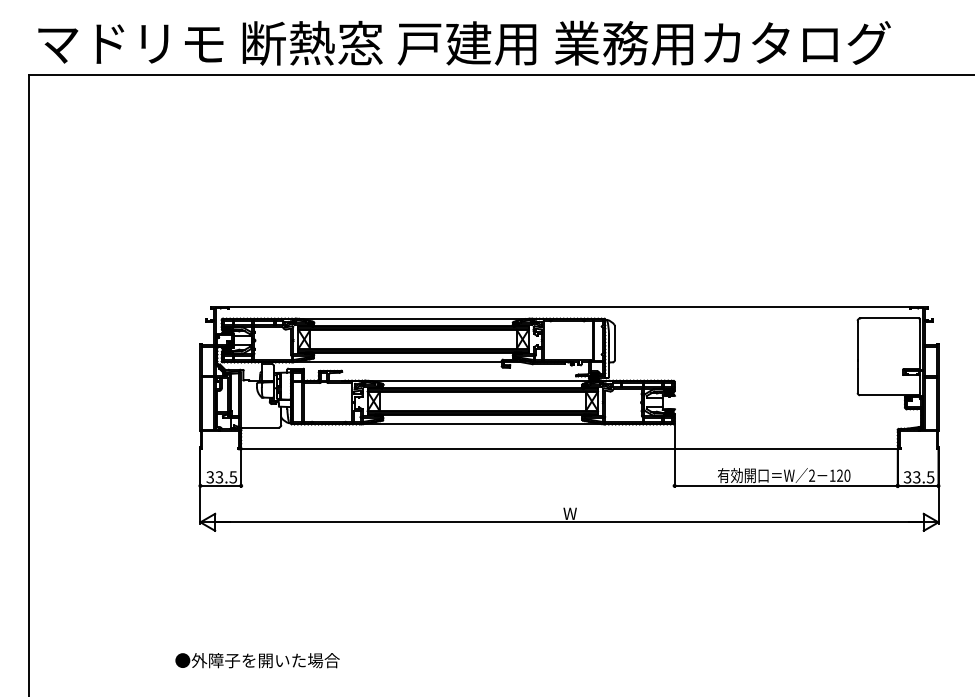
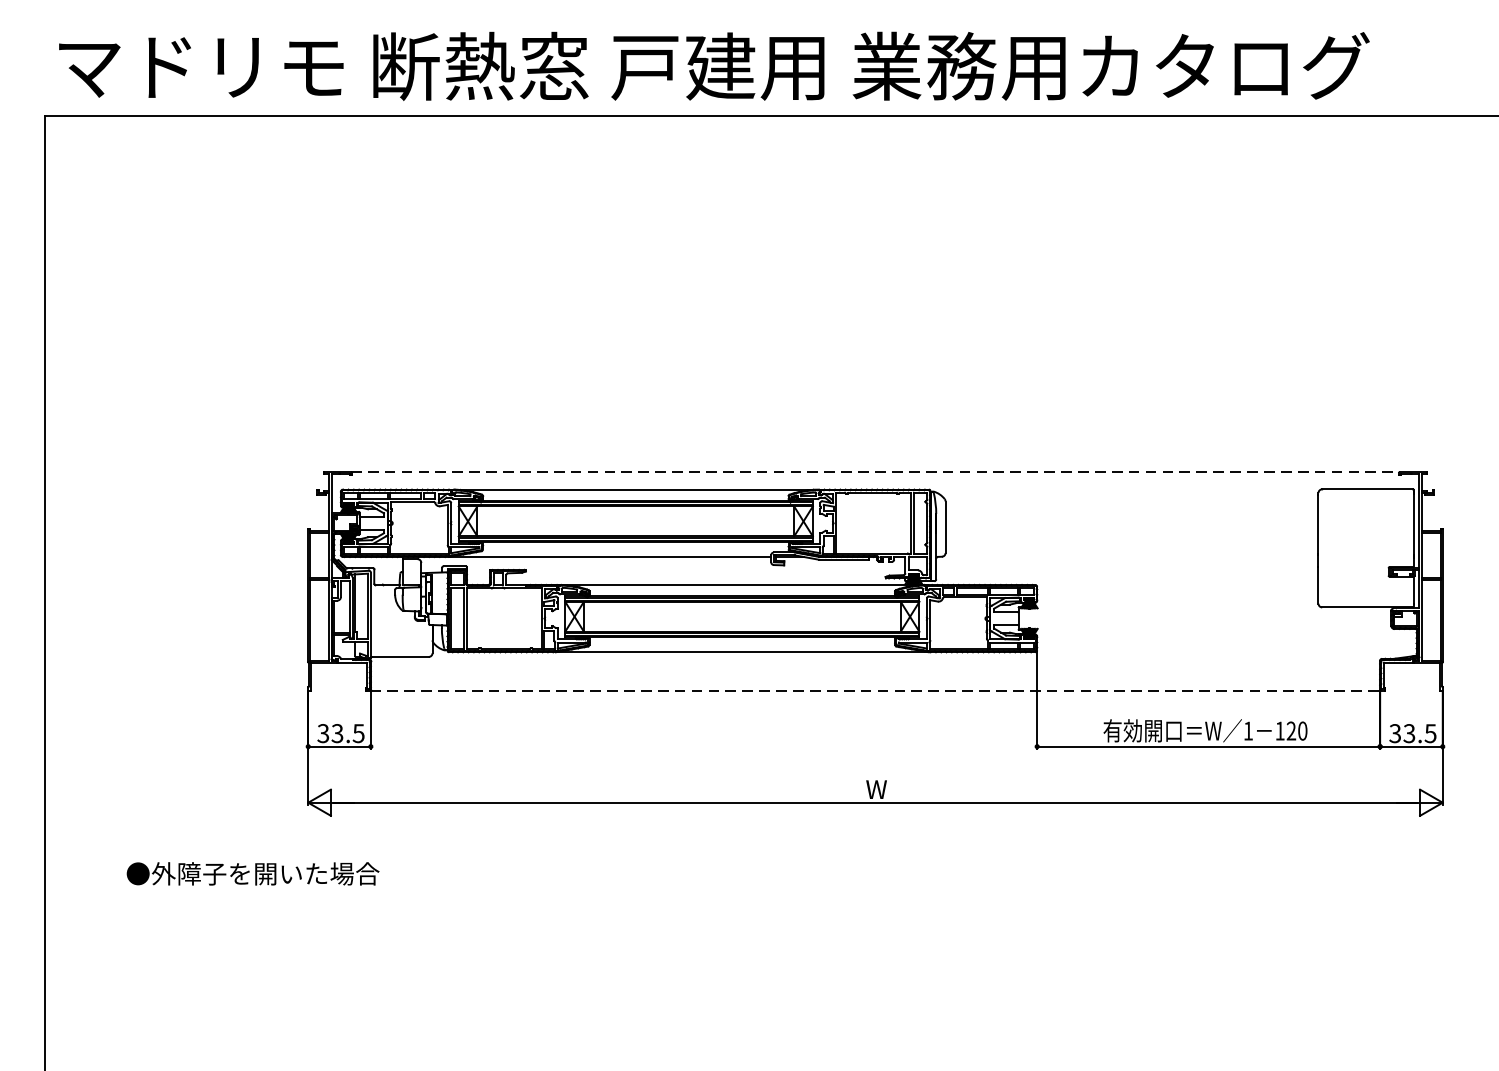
line: (569, 307) -> (875, 472), solid -> dashed
line: (569, 449) -> (875, 690), solid -> dashed
text: (812, 475) -> (1249, 730), 2 -> 1
text: (257, 660) -> (252, 873), moved

